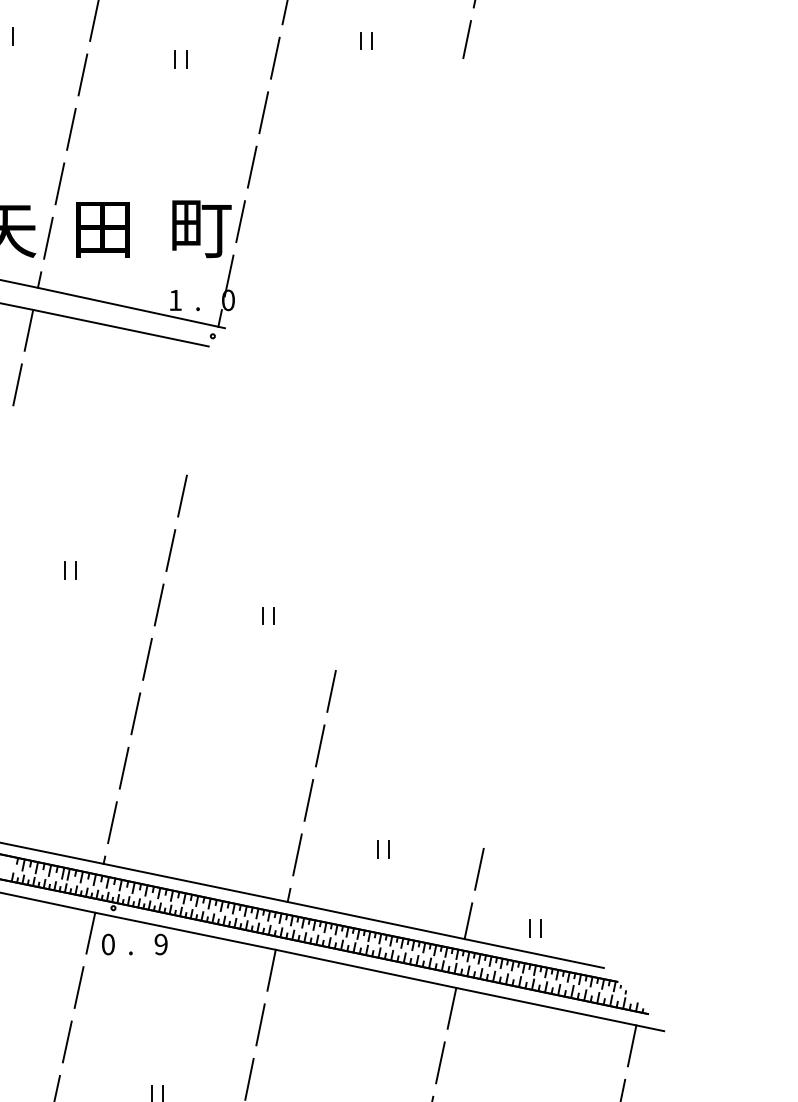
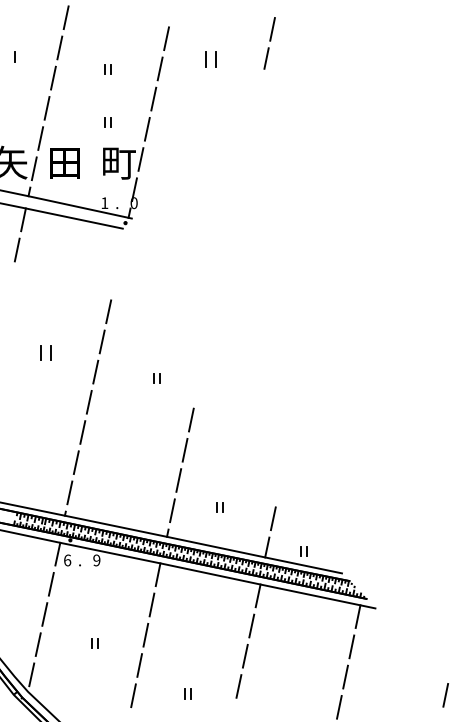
part: (366, 41) -> (210, 59), size x1.6
part: (180, 154) -> (107, 122), added
part: (70, 569) -> (46, 352), size x1.6
text: (108, 944) -> (67, 560), 0 -> 6

